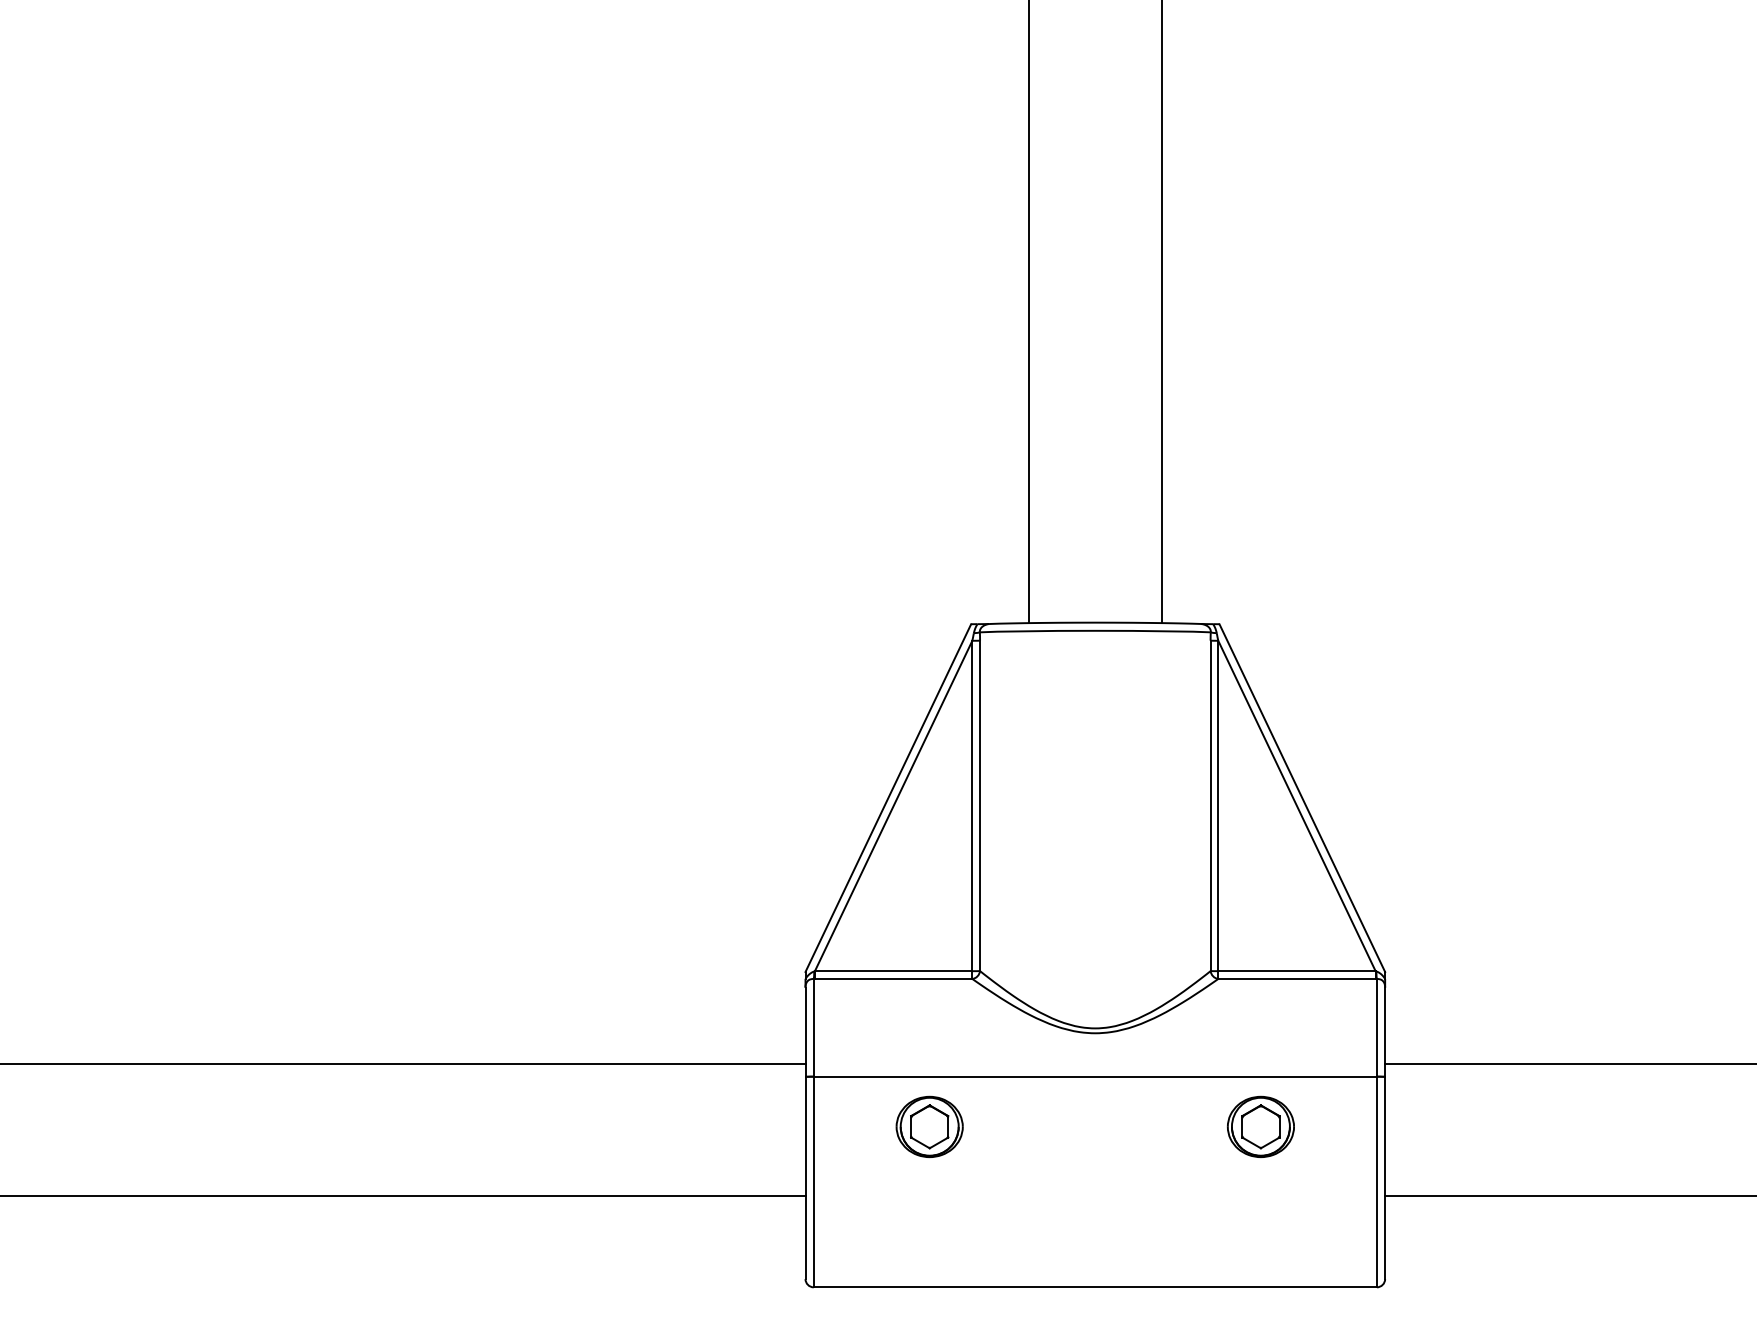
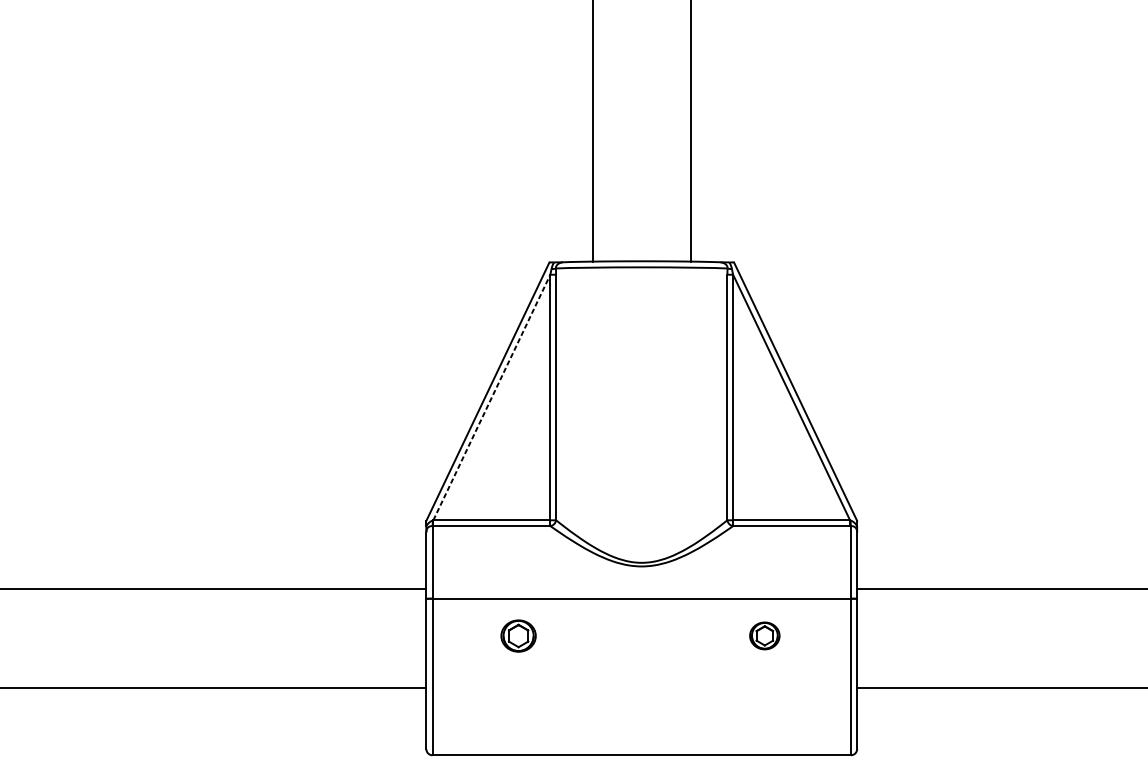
line: (893, 805) -> (491, 397), solid -> dashed
part: (929, 1126) -> (518, 635), size x0.7
part: (1260, 1126) -> (764, 635), size x0.6

